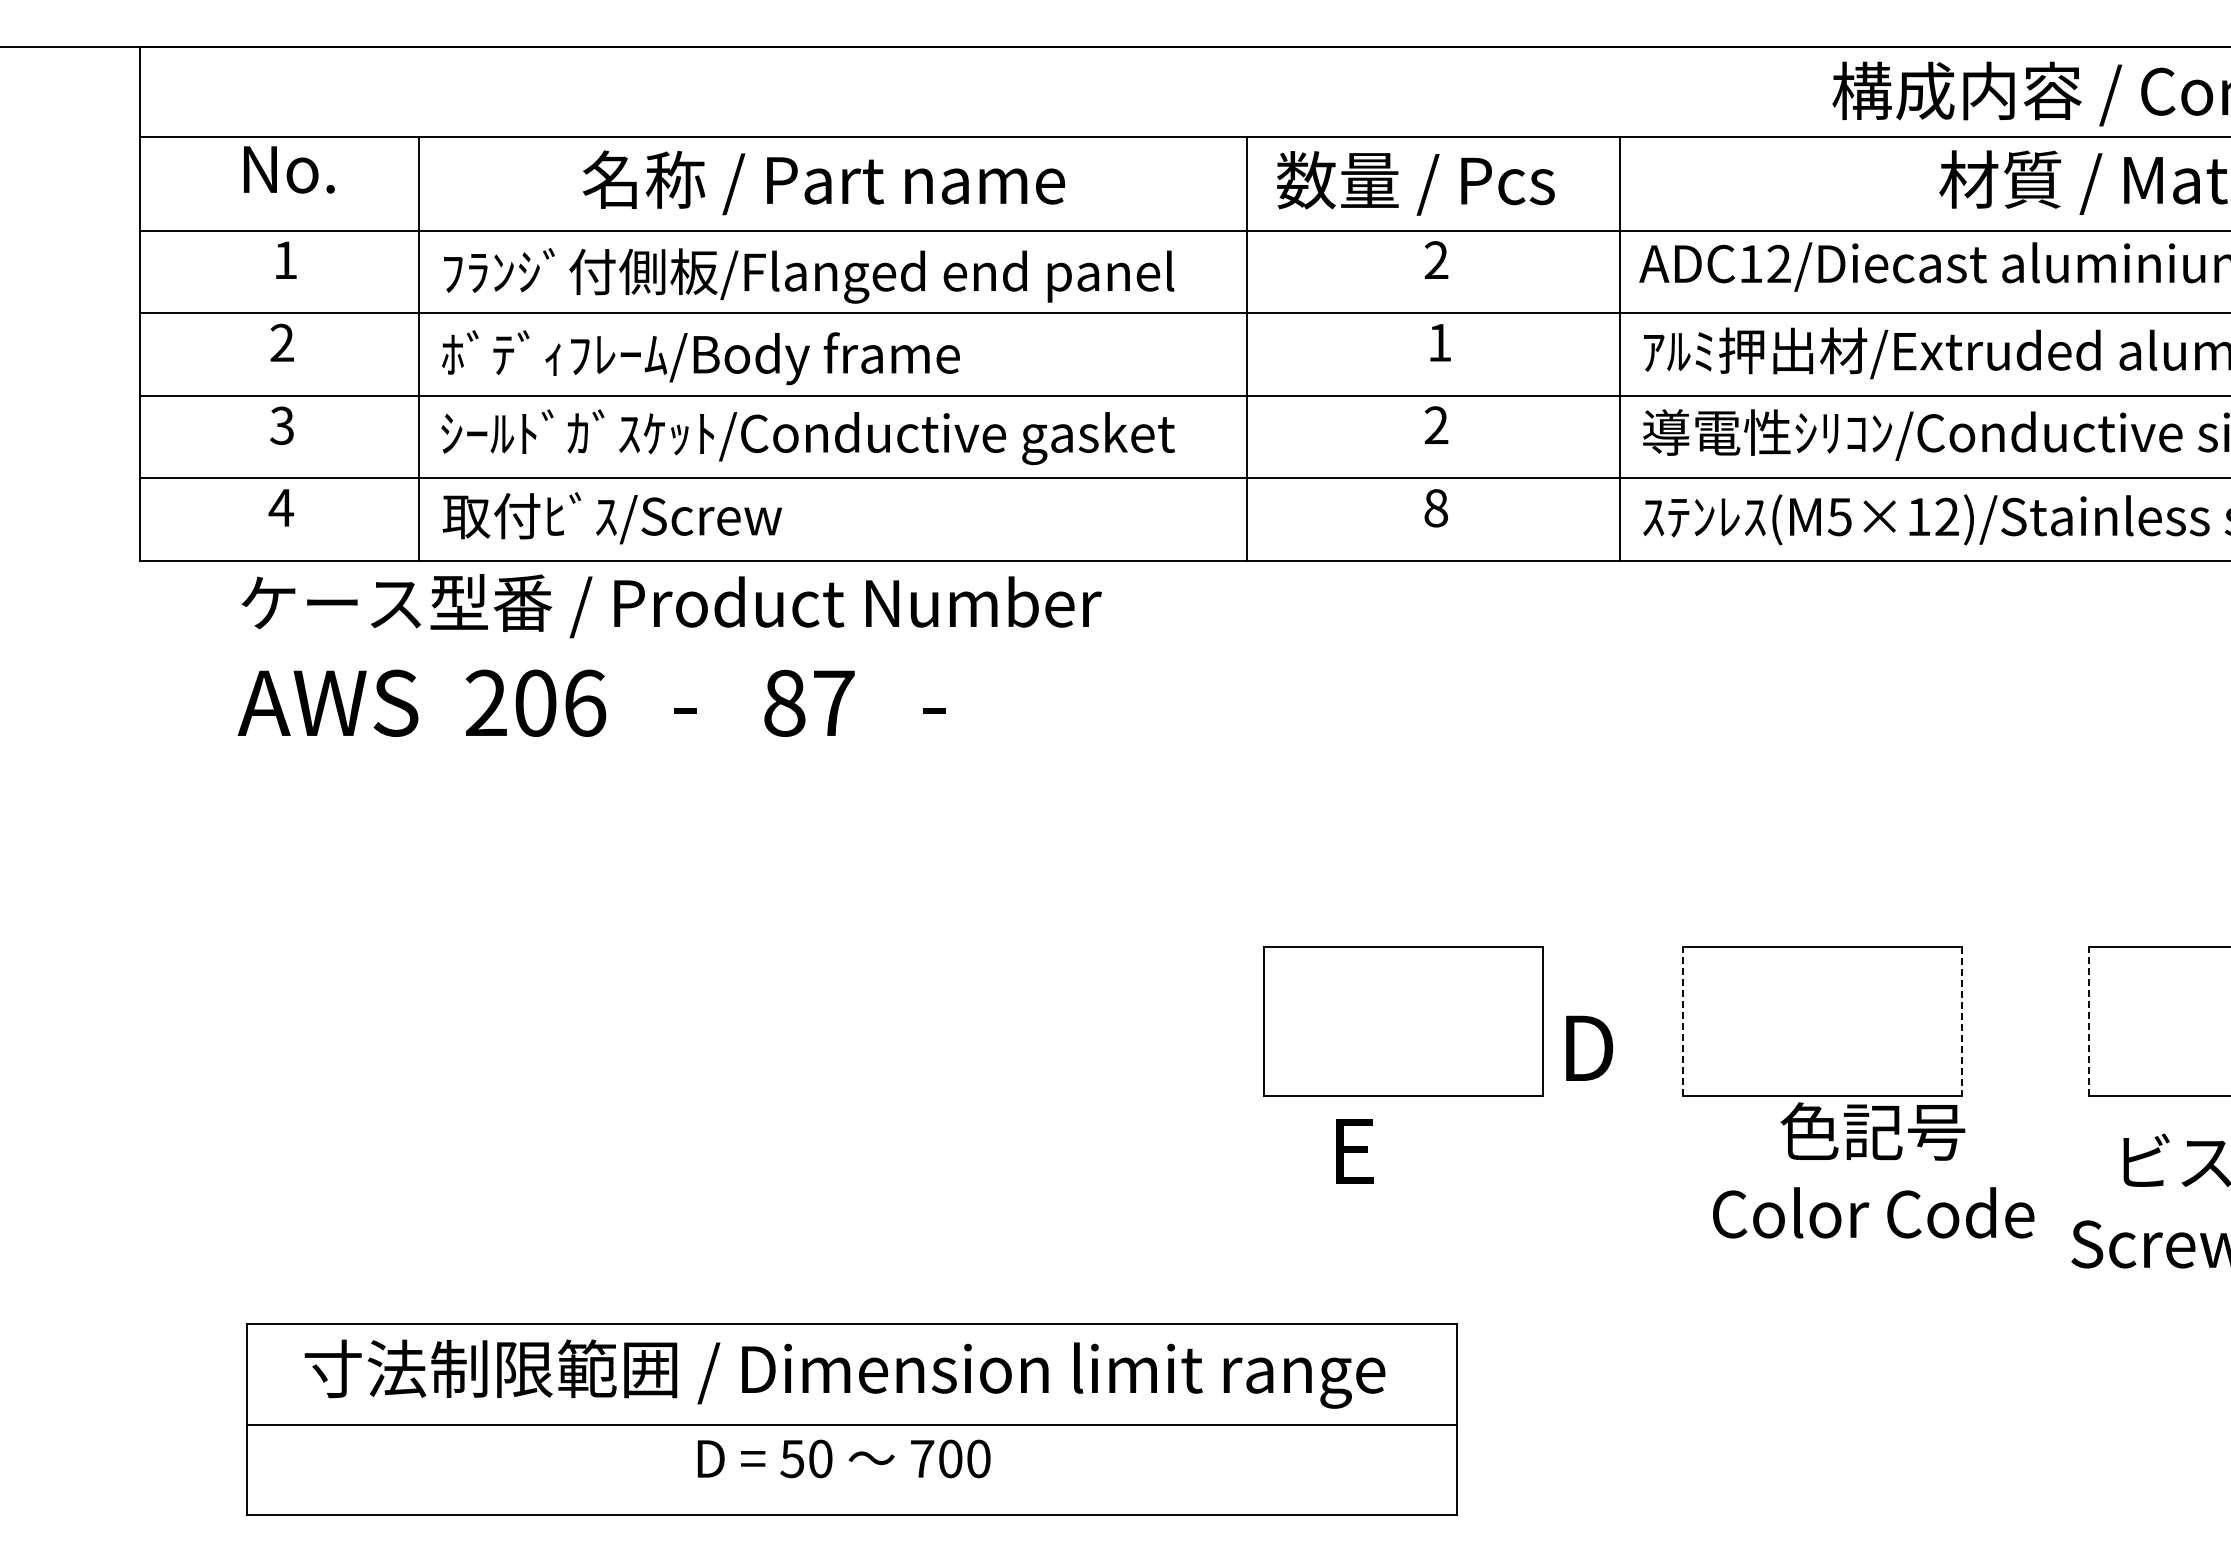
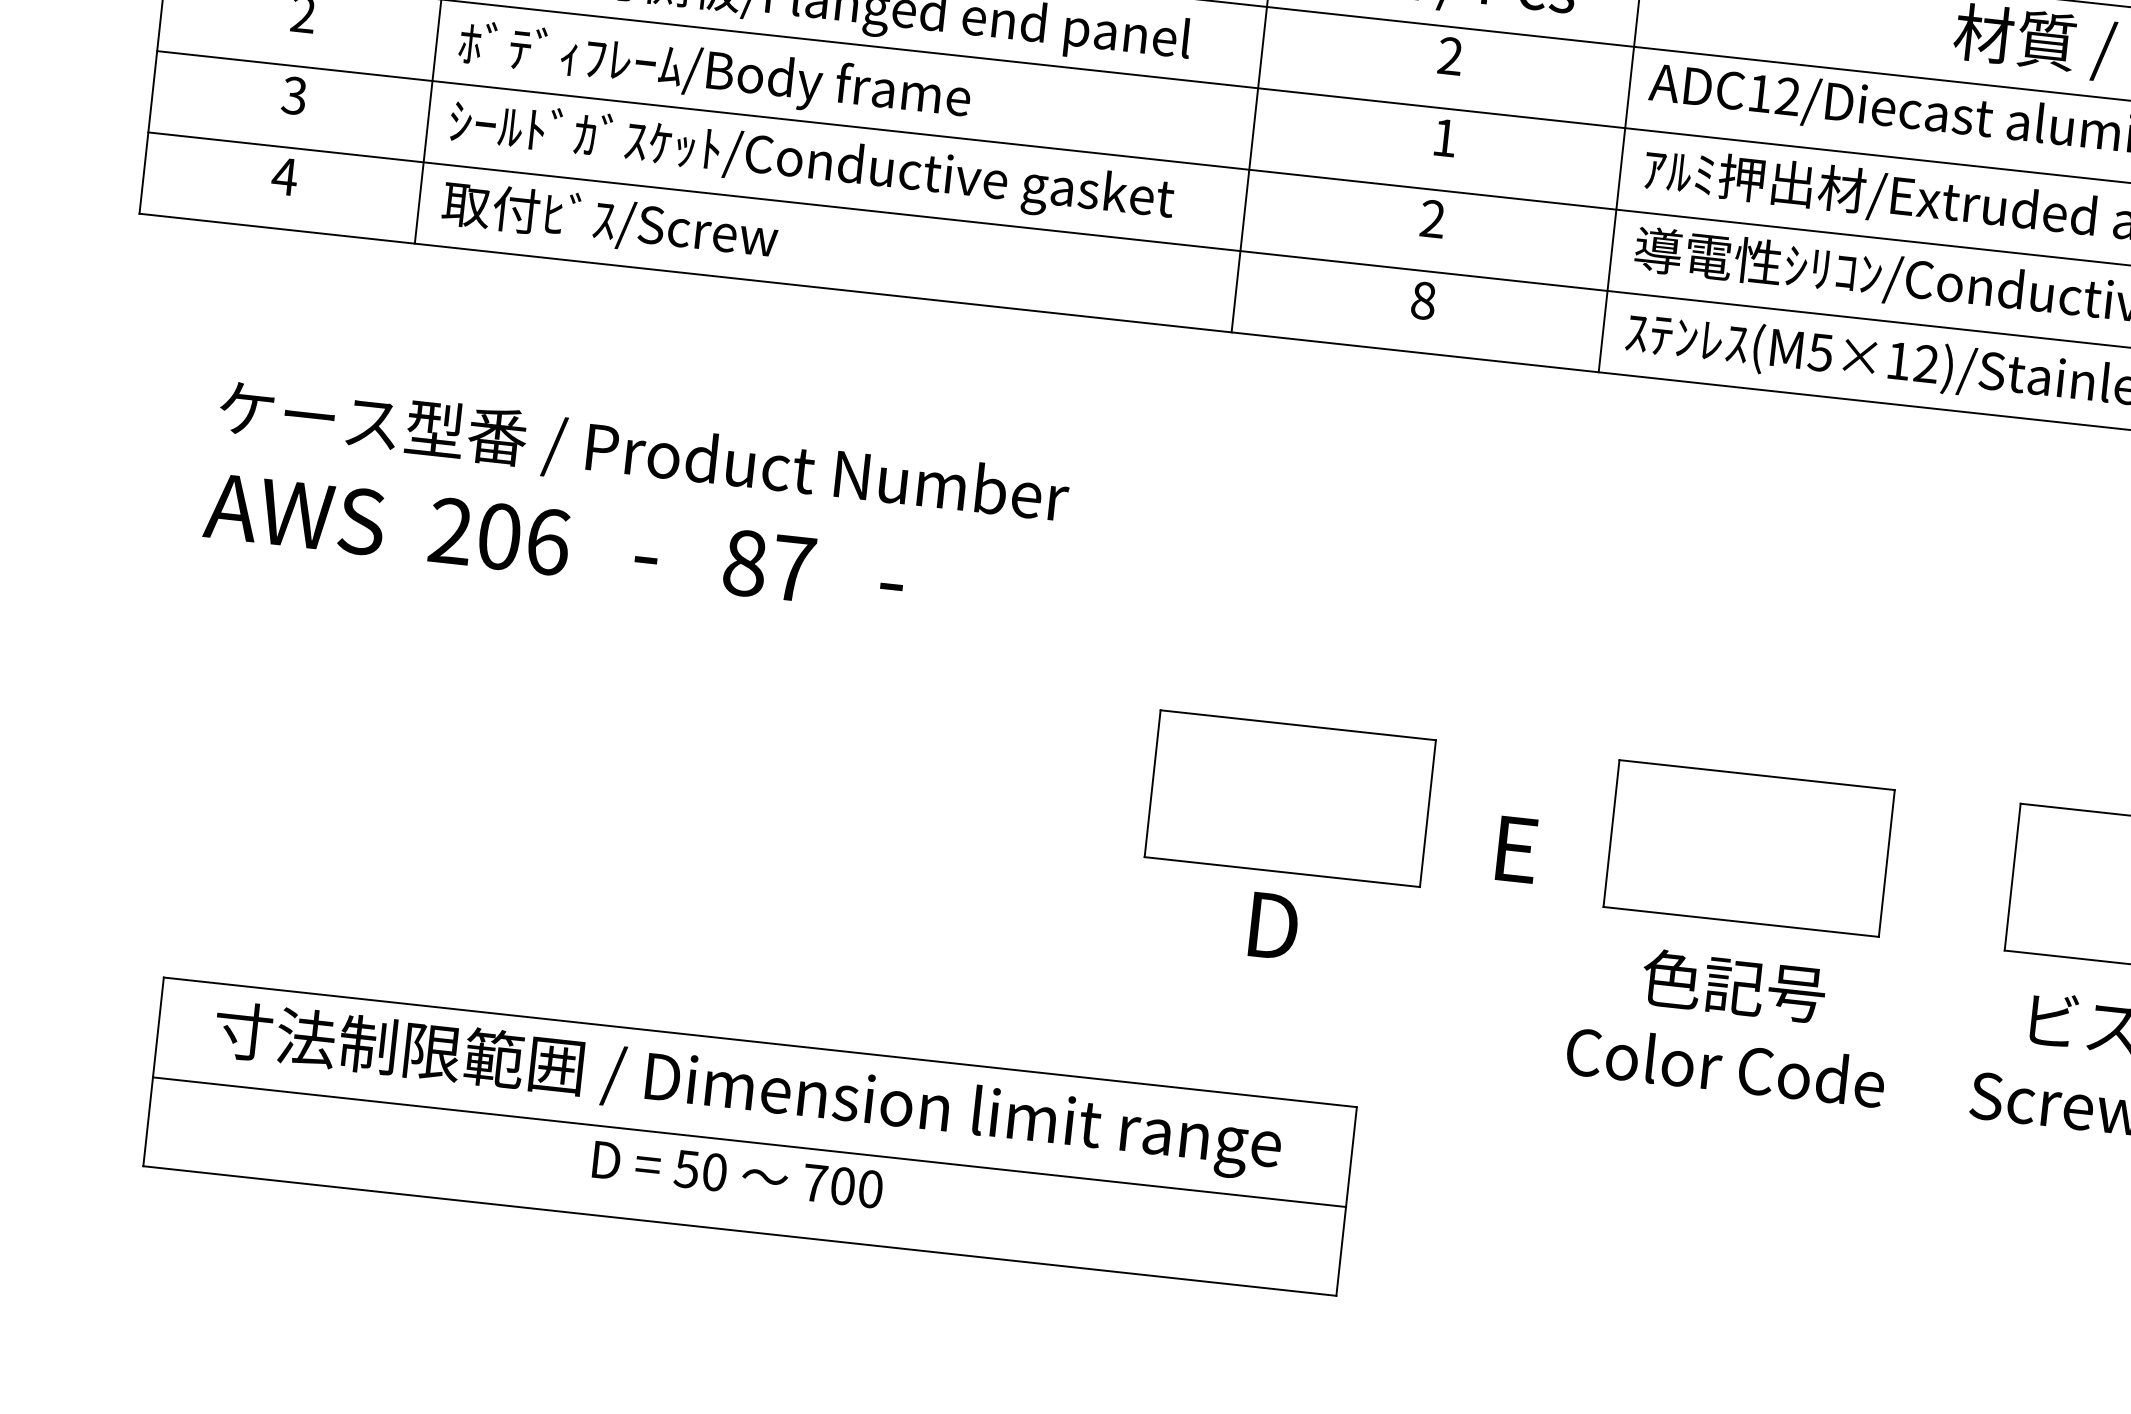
text: (669, 655) -> (636, 503), moved
part: (1403, 1021) -> (1289, 798), moved
line: (1682, 1021) -> (1611, 833), dashed -> solid
line: (2089, 1021) -> (2012, 876), dashed -> solid
line: (1961, 1022) -> (1886, 864), dashed -> solid
text: (1589, 1047) -> (1516, 848), D -> E
text: (1354, 1151) -> (1274, 926), E -> D
text: (1873, 1170) -> (1730, 1024), moved

